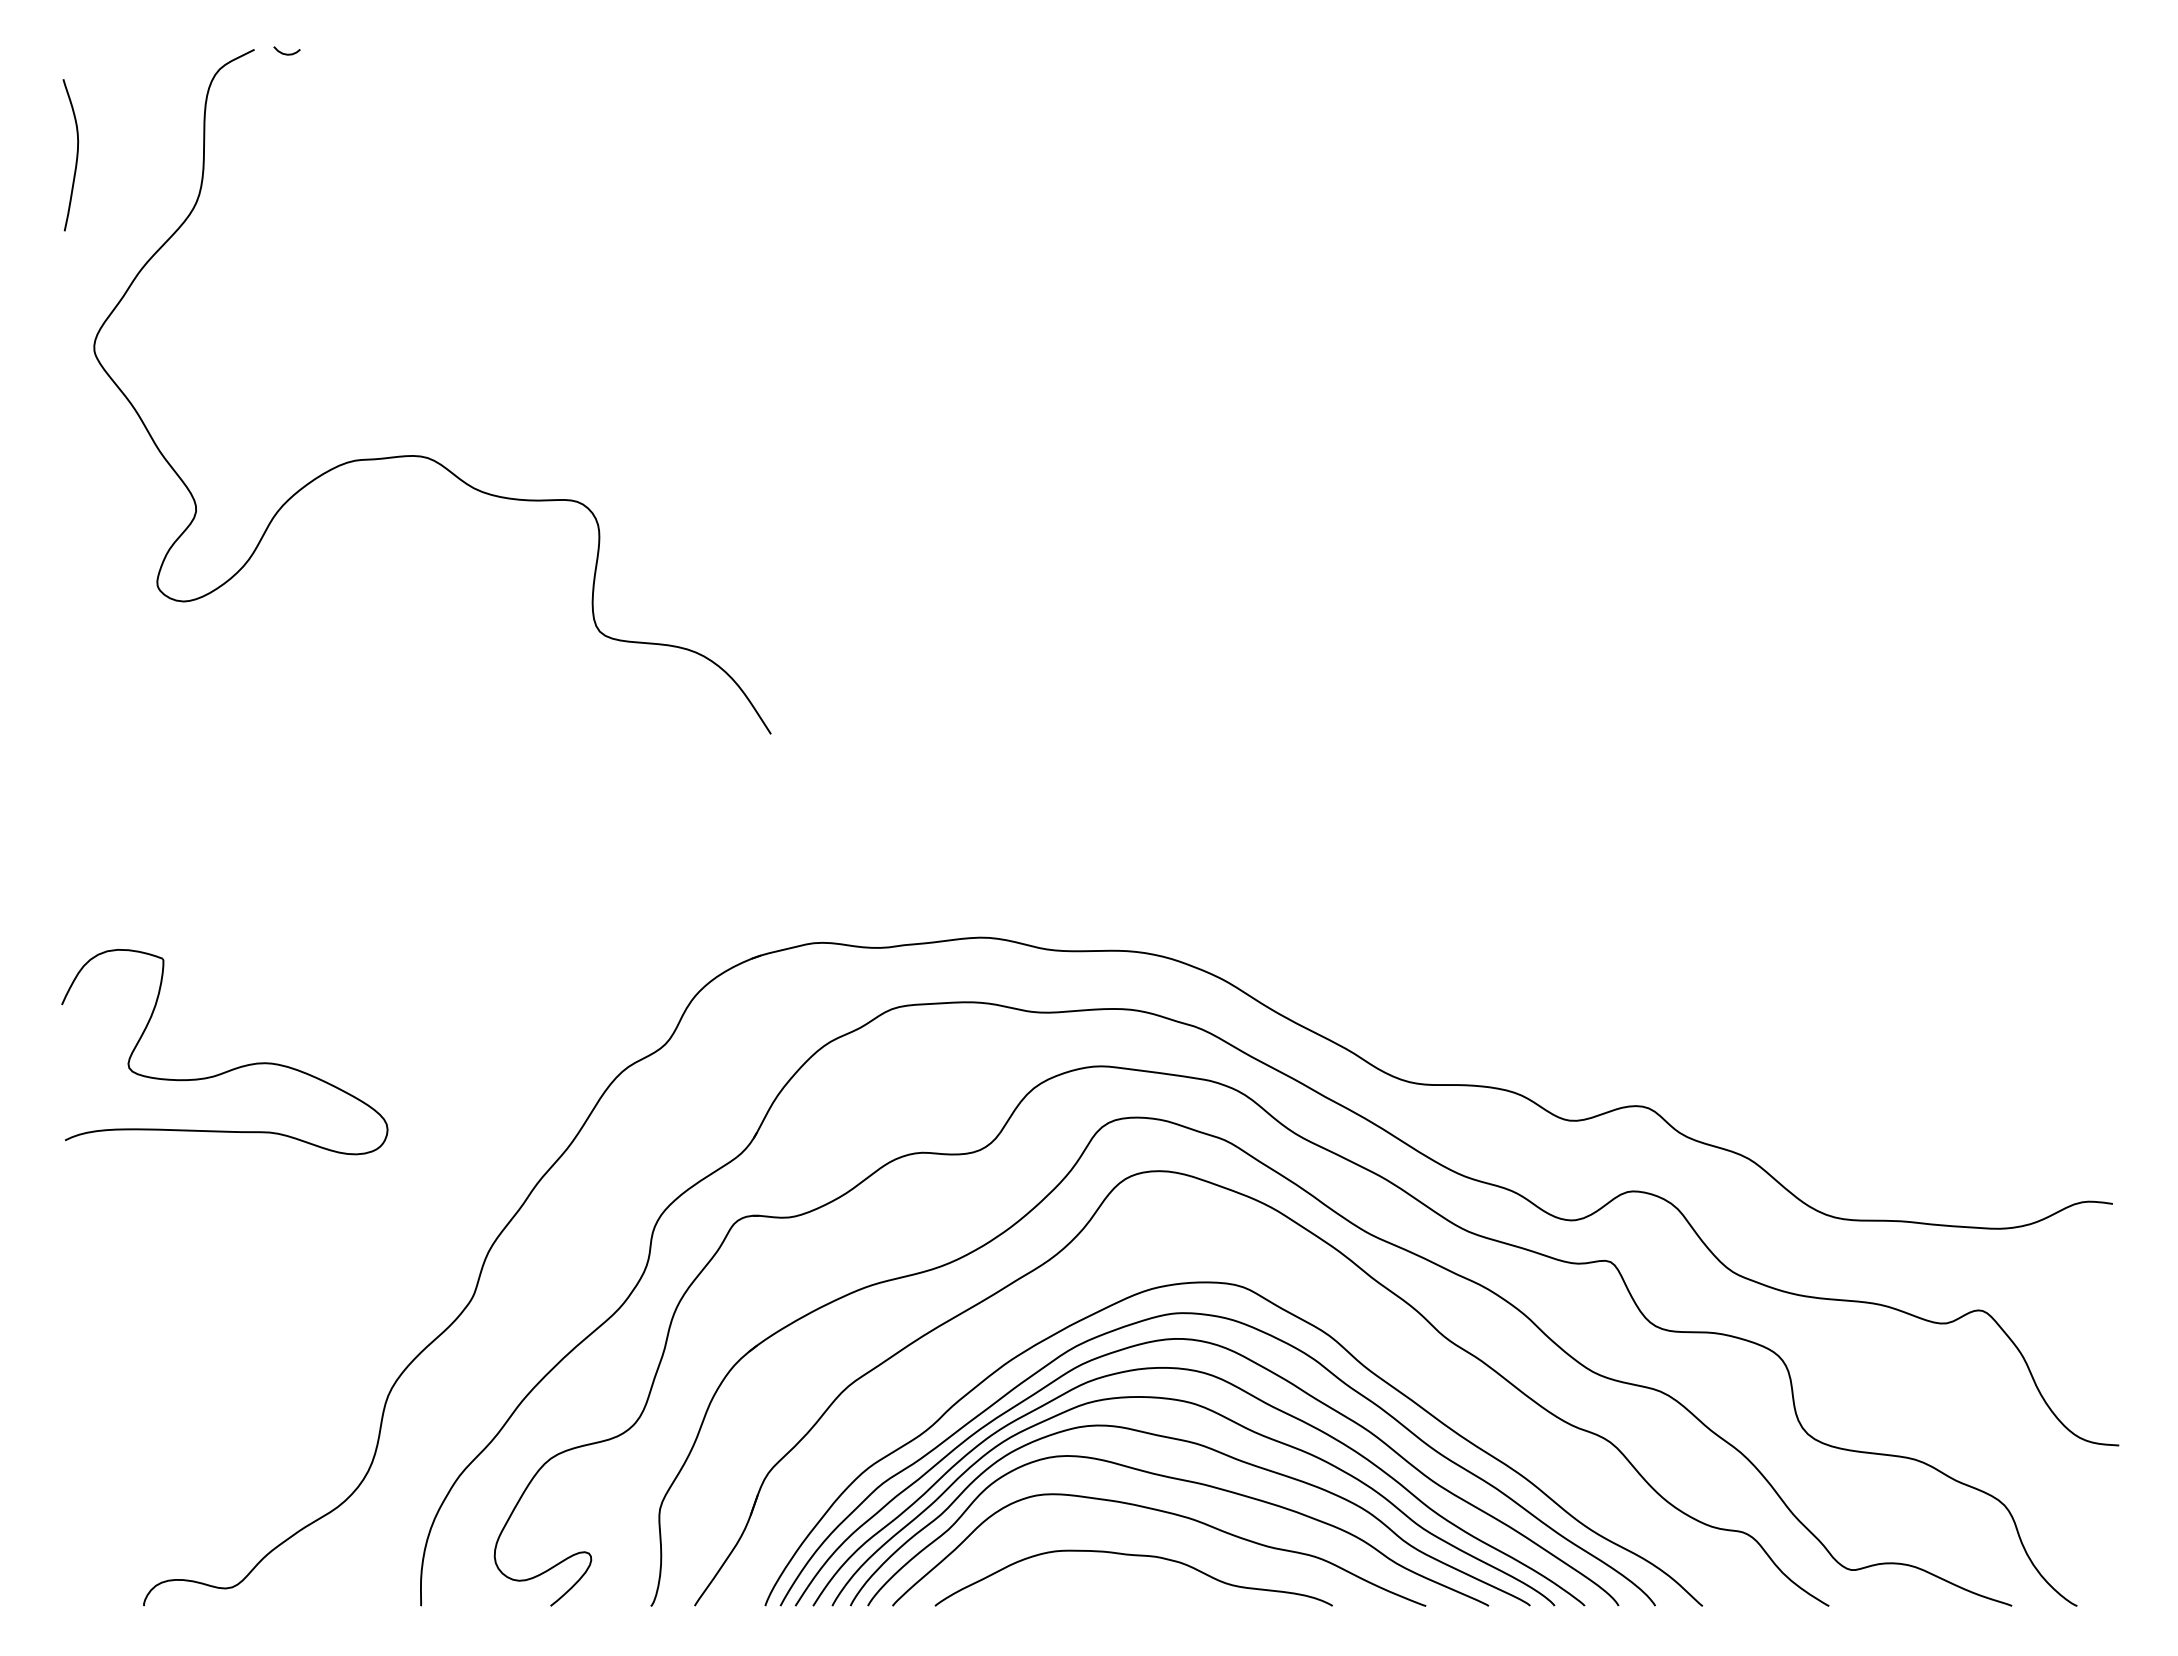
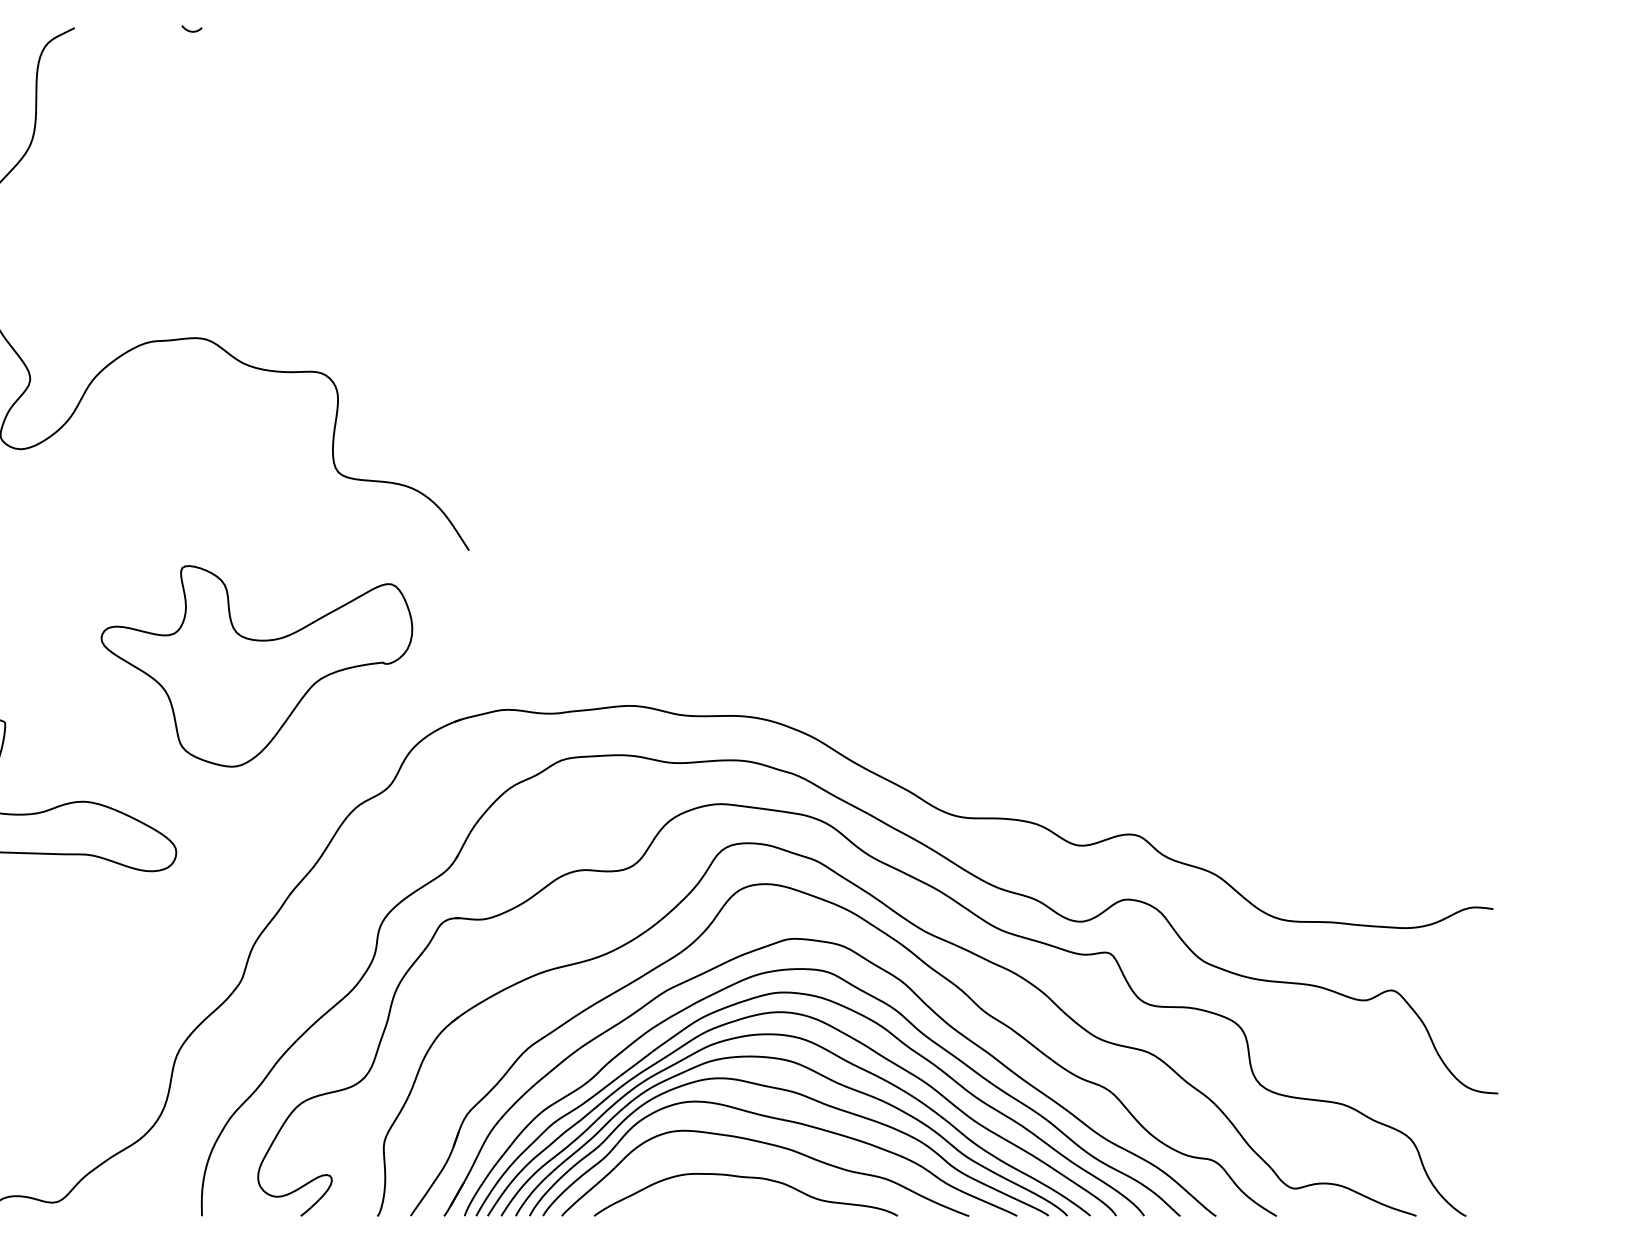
curve: (286, 53) -> (191, 30), moved
part: (492, 885) -> (256, 666), added
part: (1352, 1313) -> (912, 992), added

